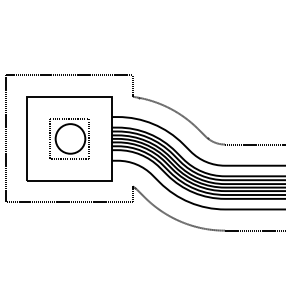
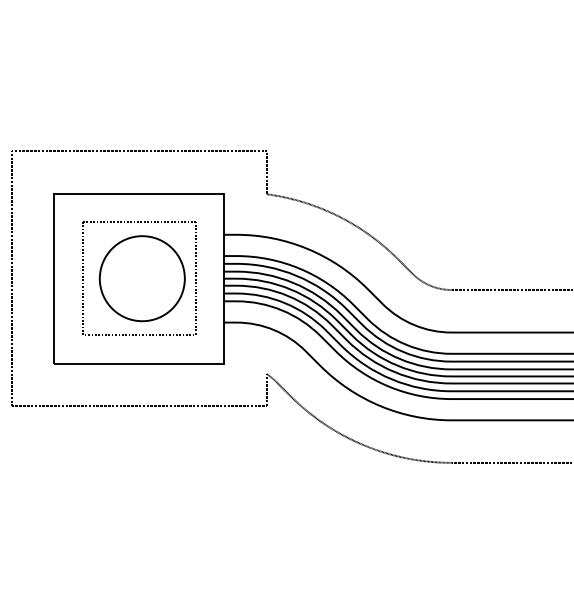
part: (69, 138) -> (139, 277), size x1.43

